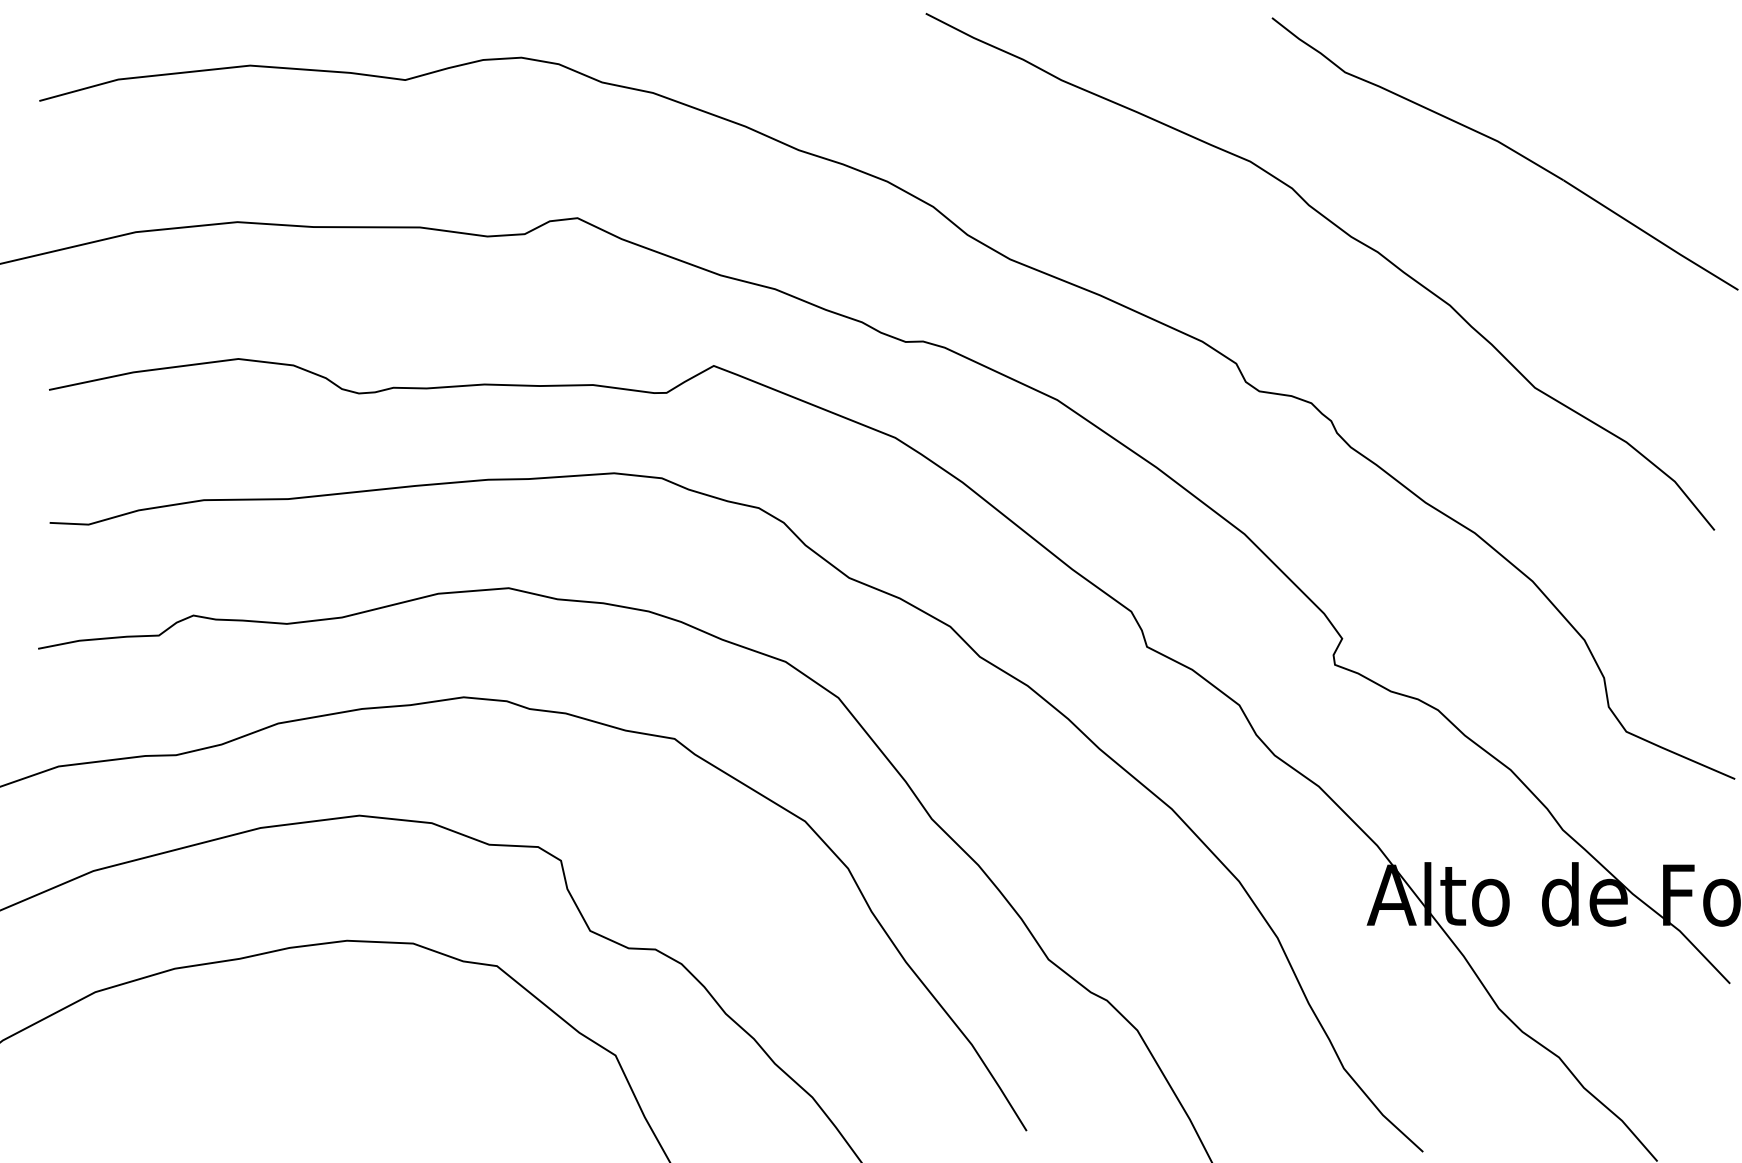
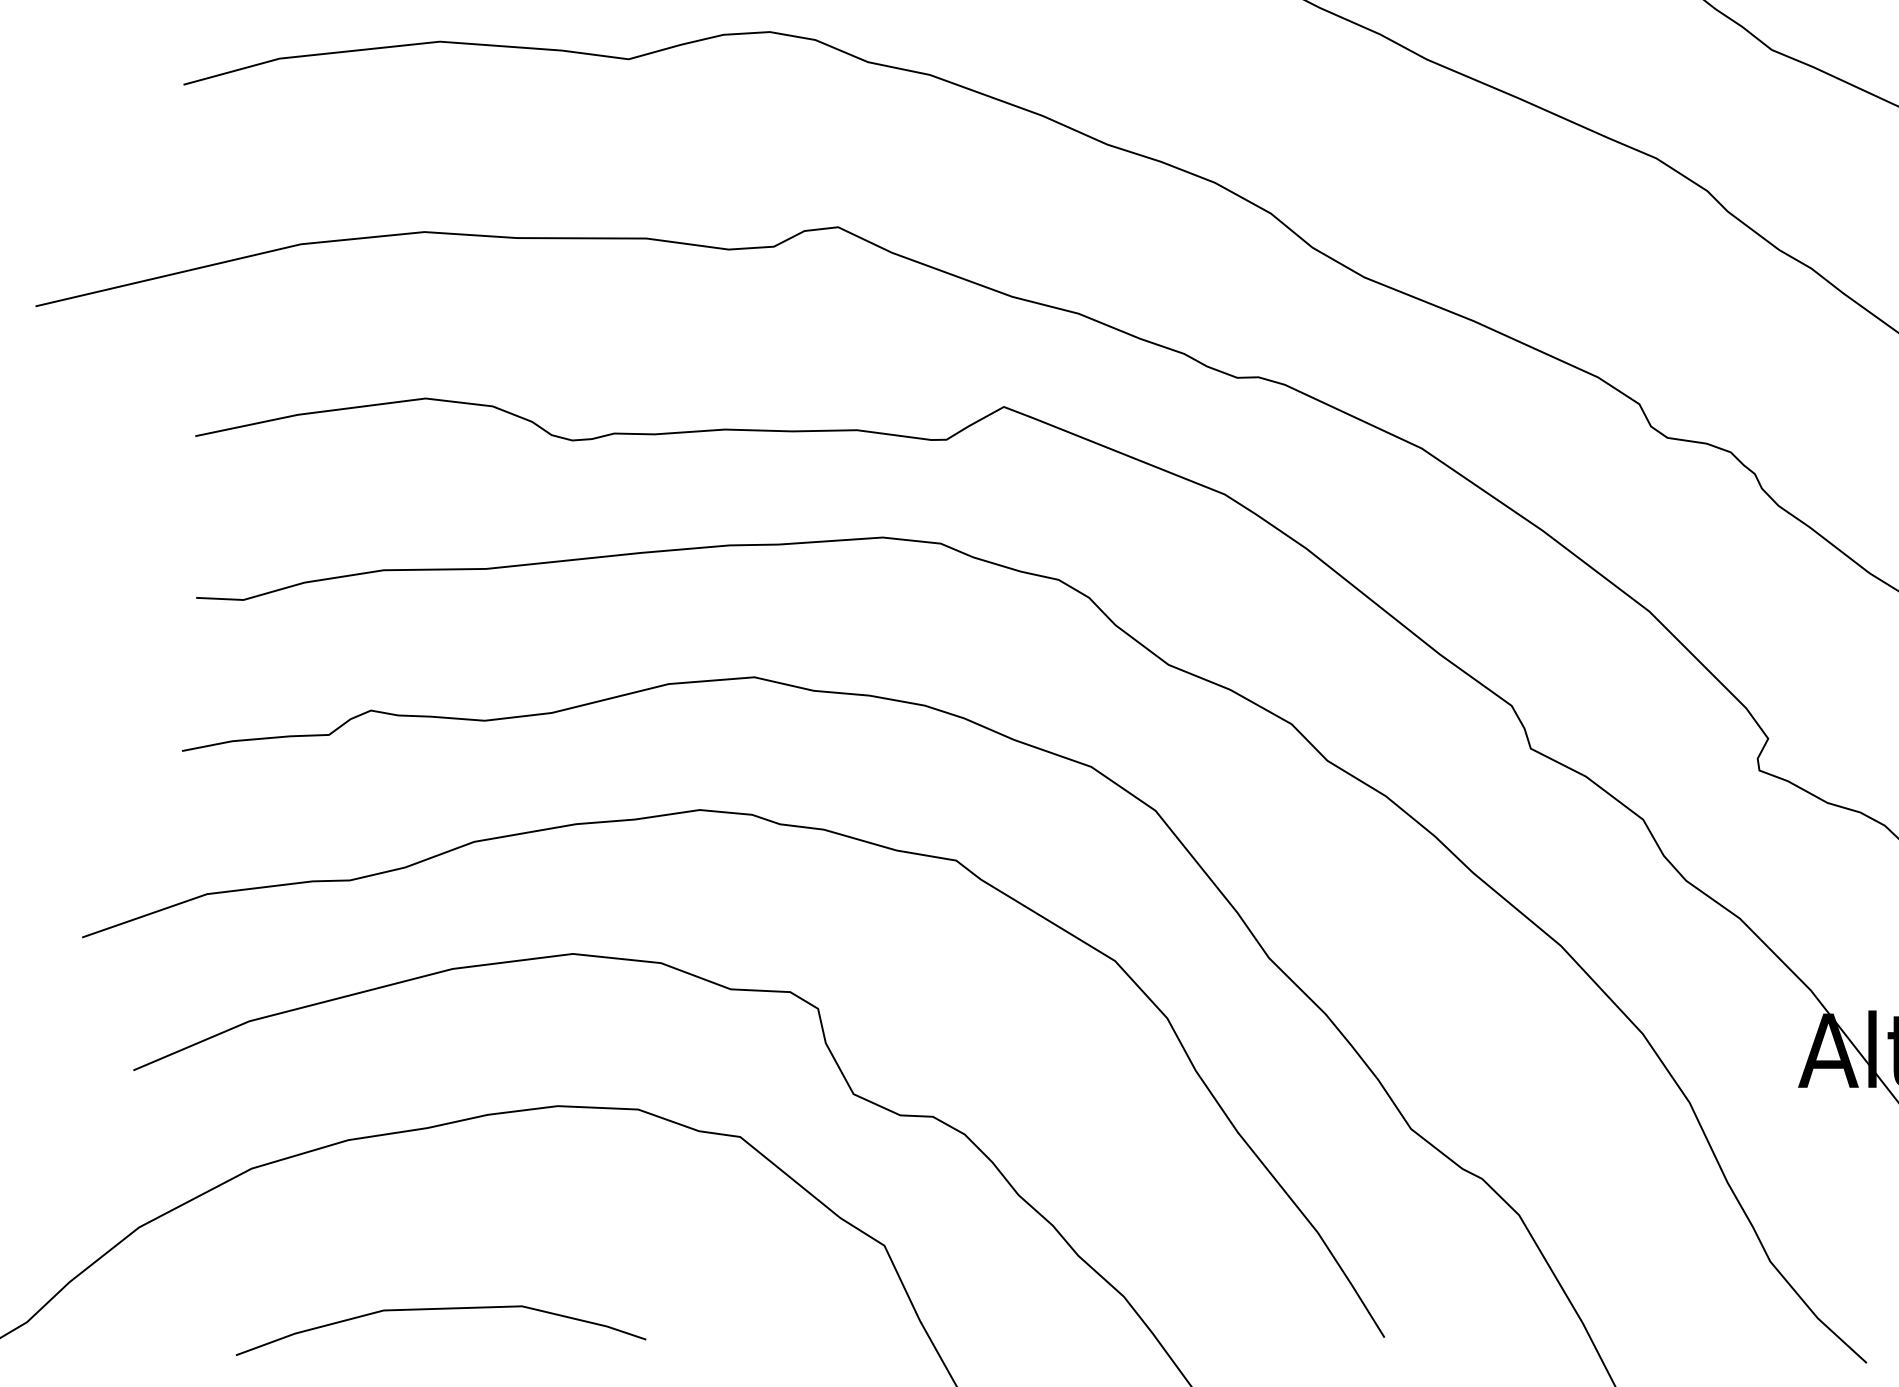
curve: (250, 1108) -> (440, 1310), added

